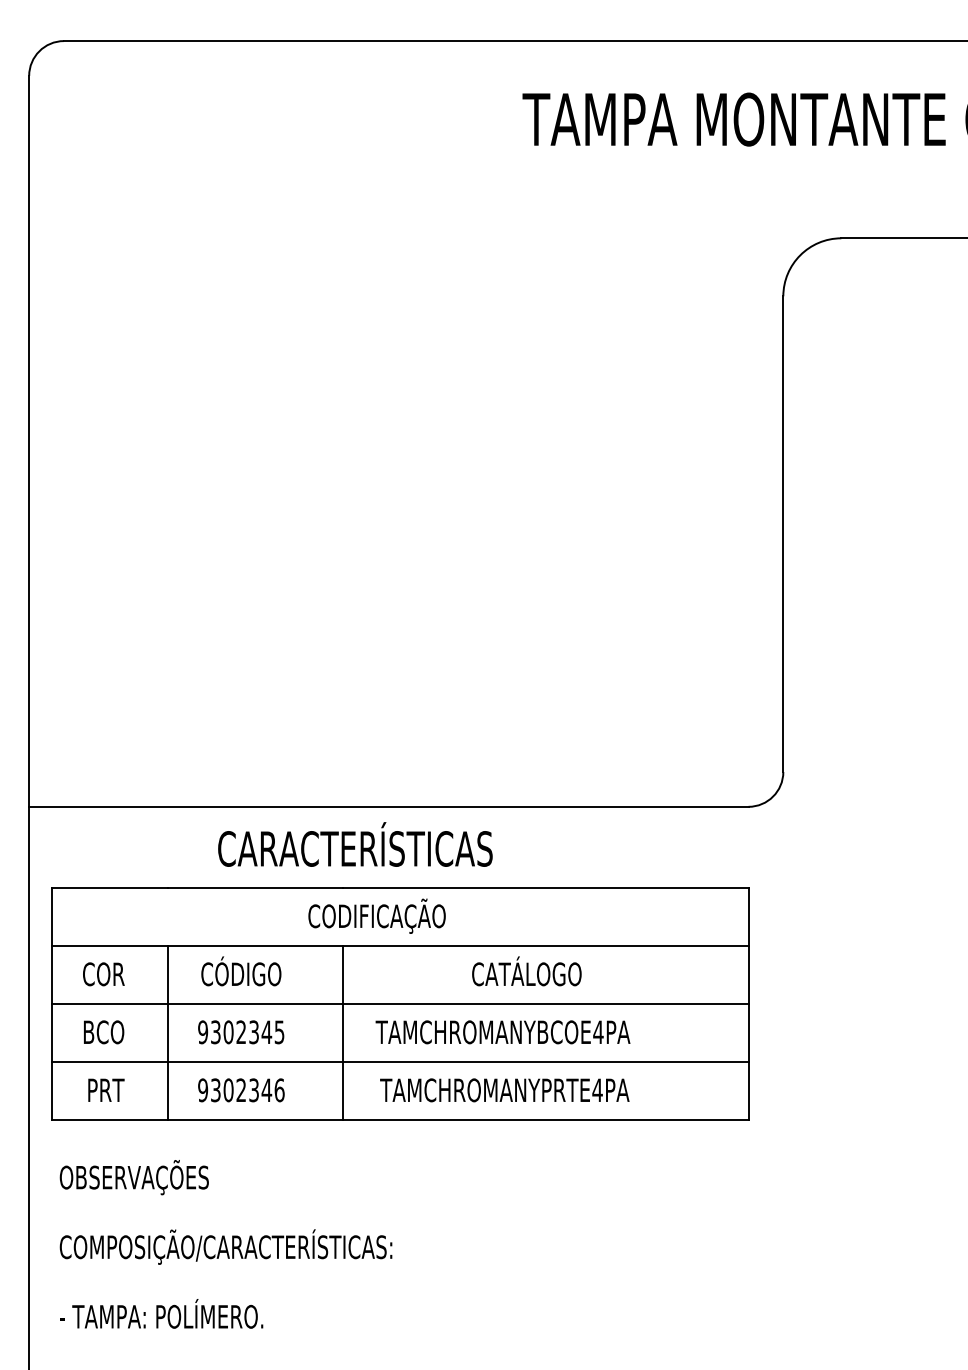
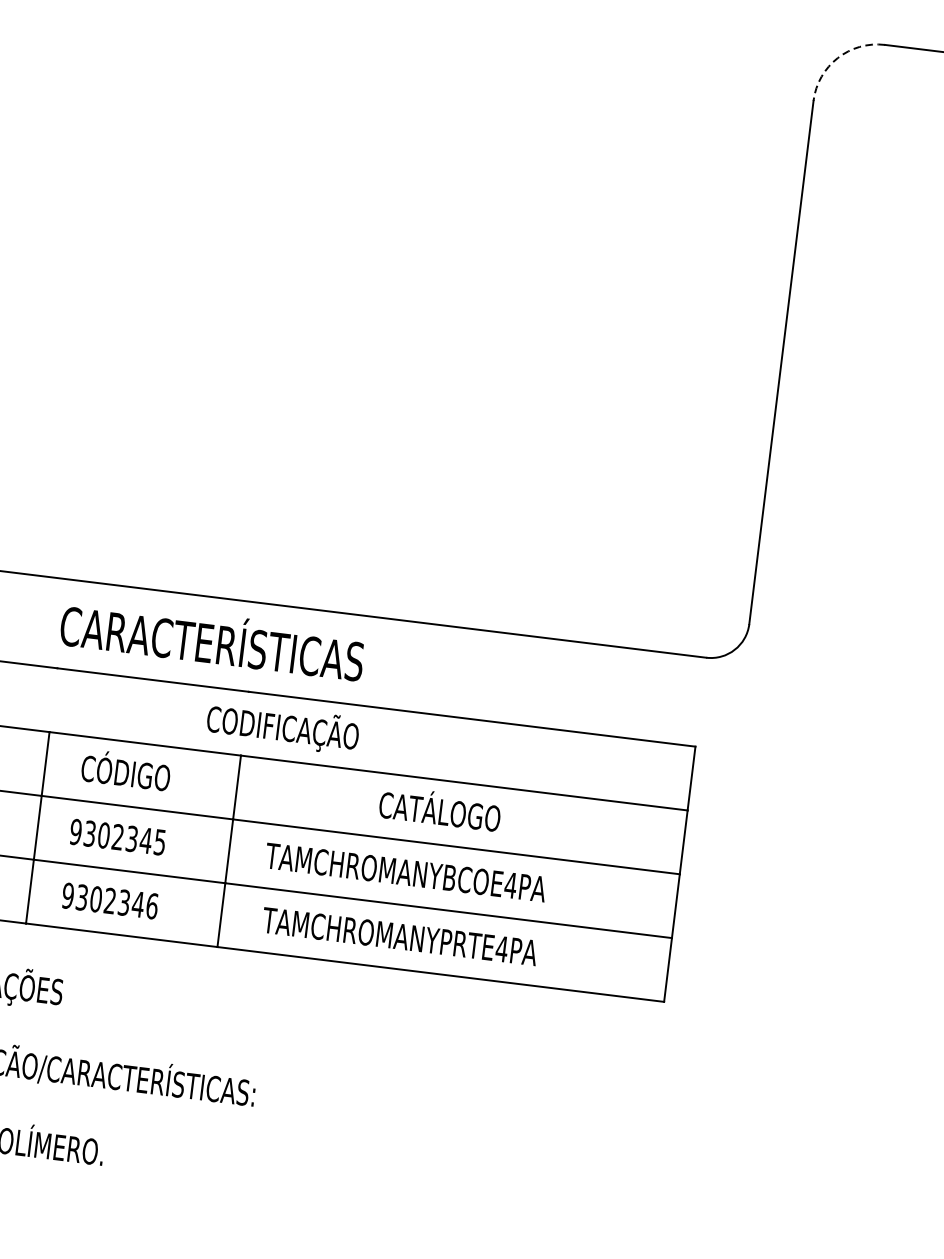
arc: (800, 255) -> (837, 58), solid -> dashed
text: (355, 844) -> (212, 639), moved

